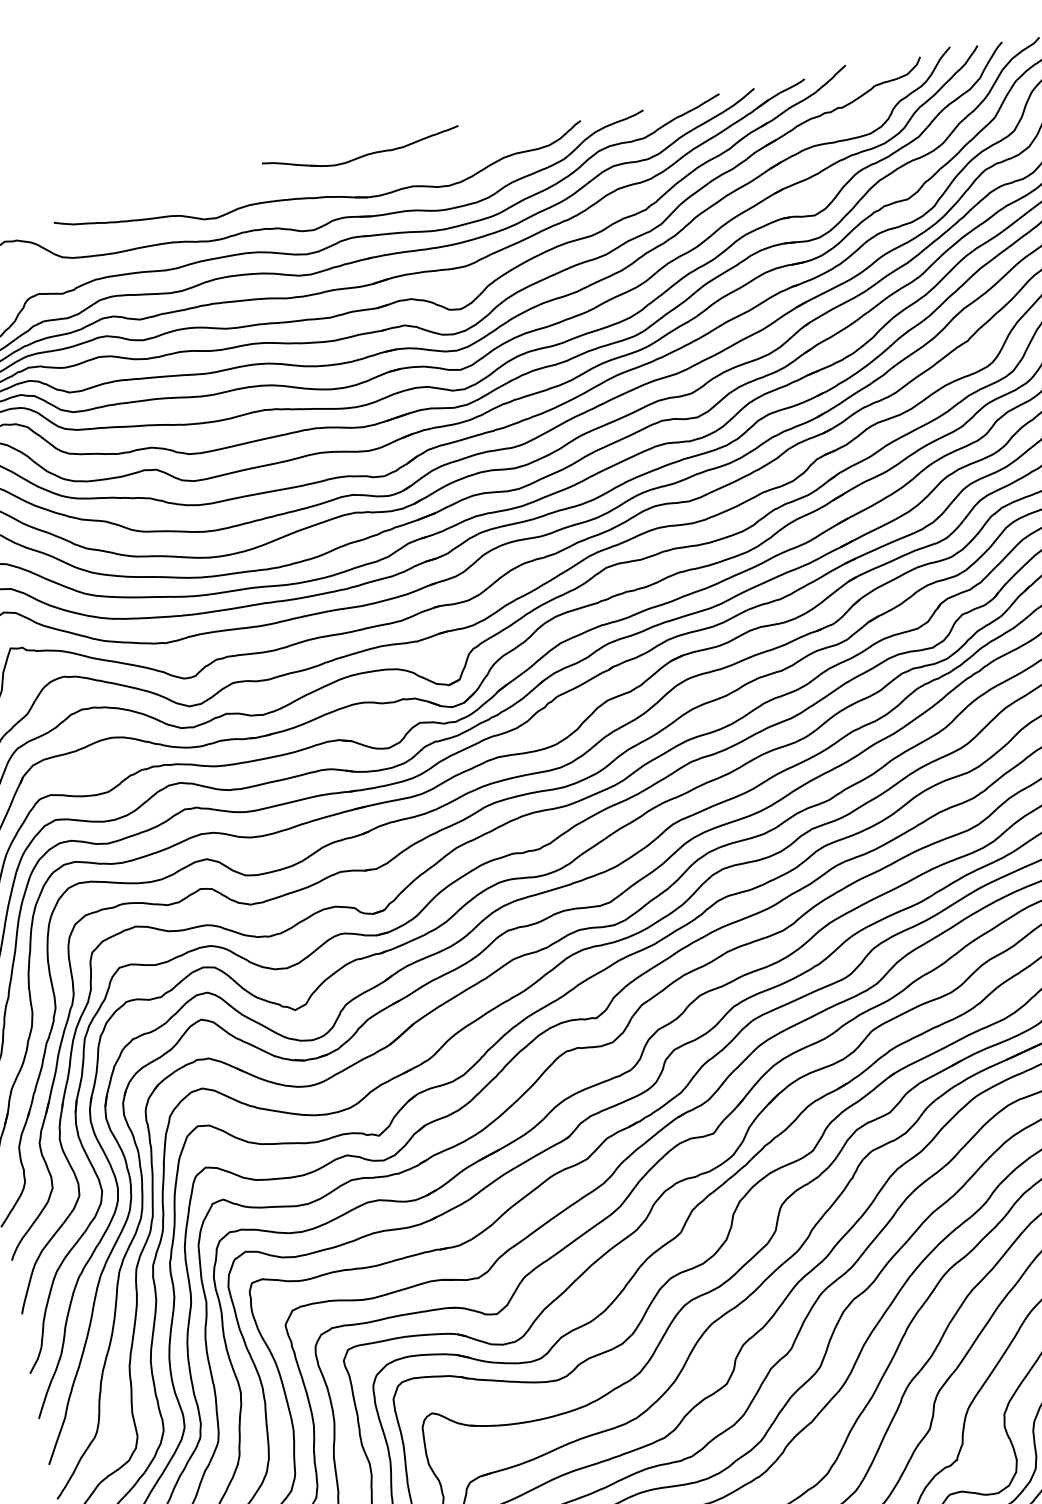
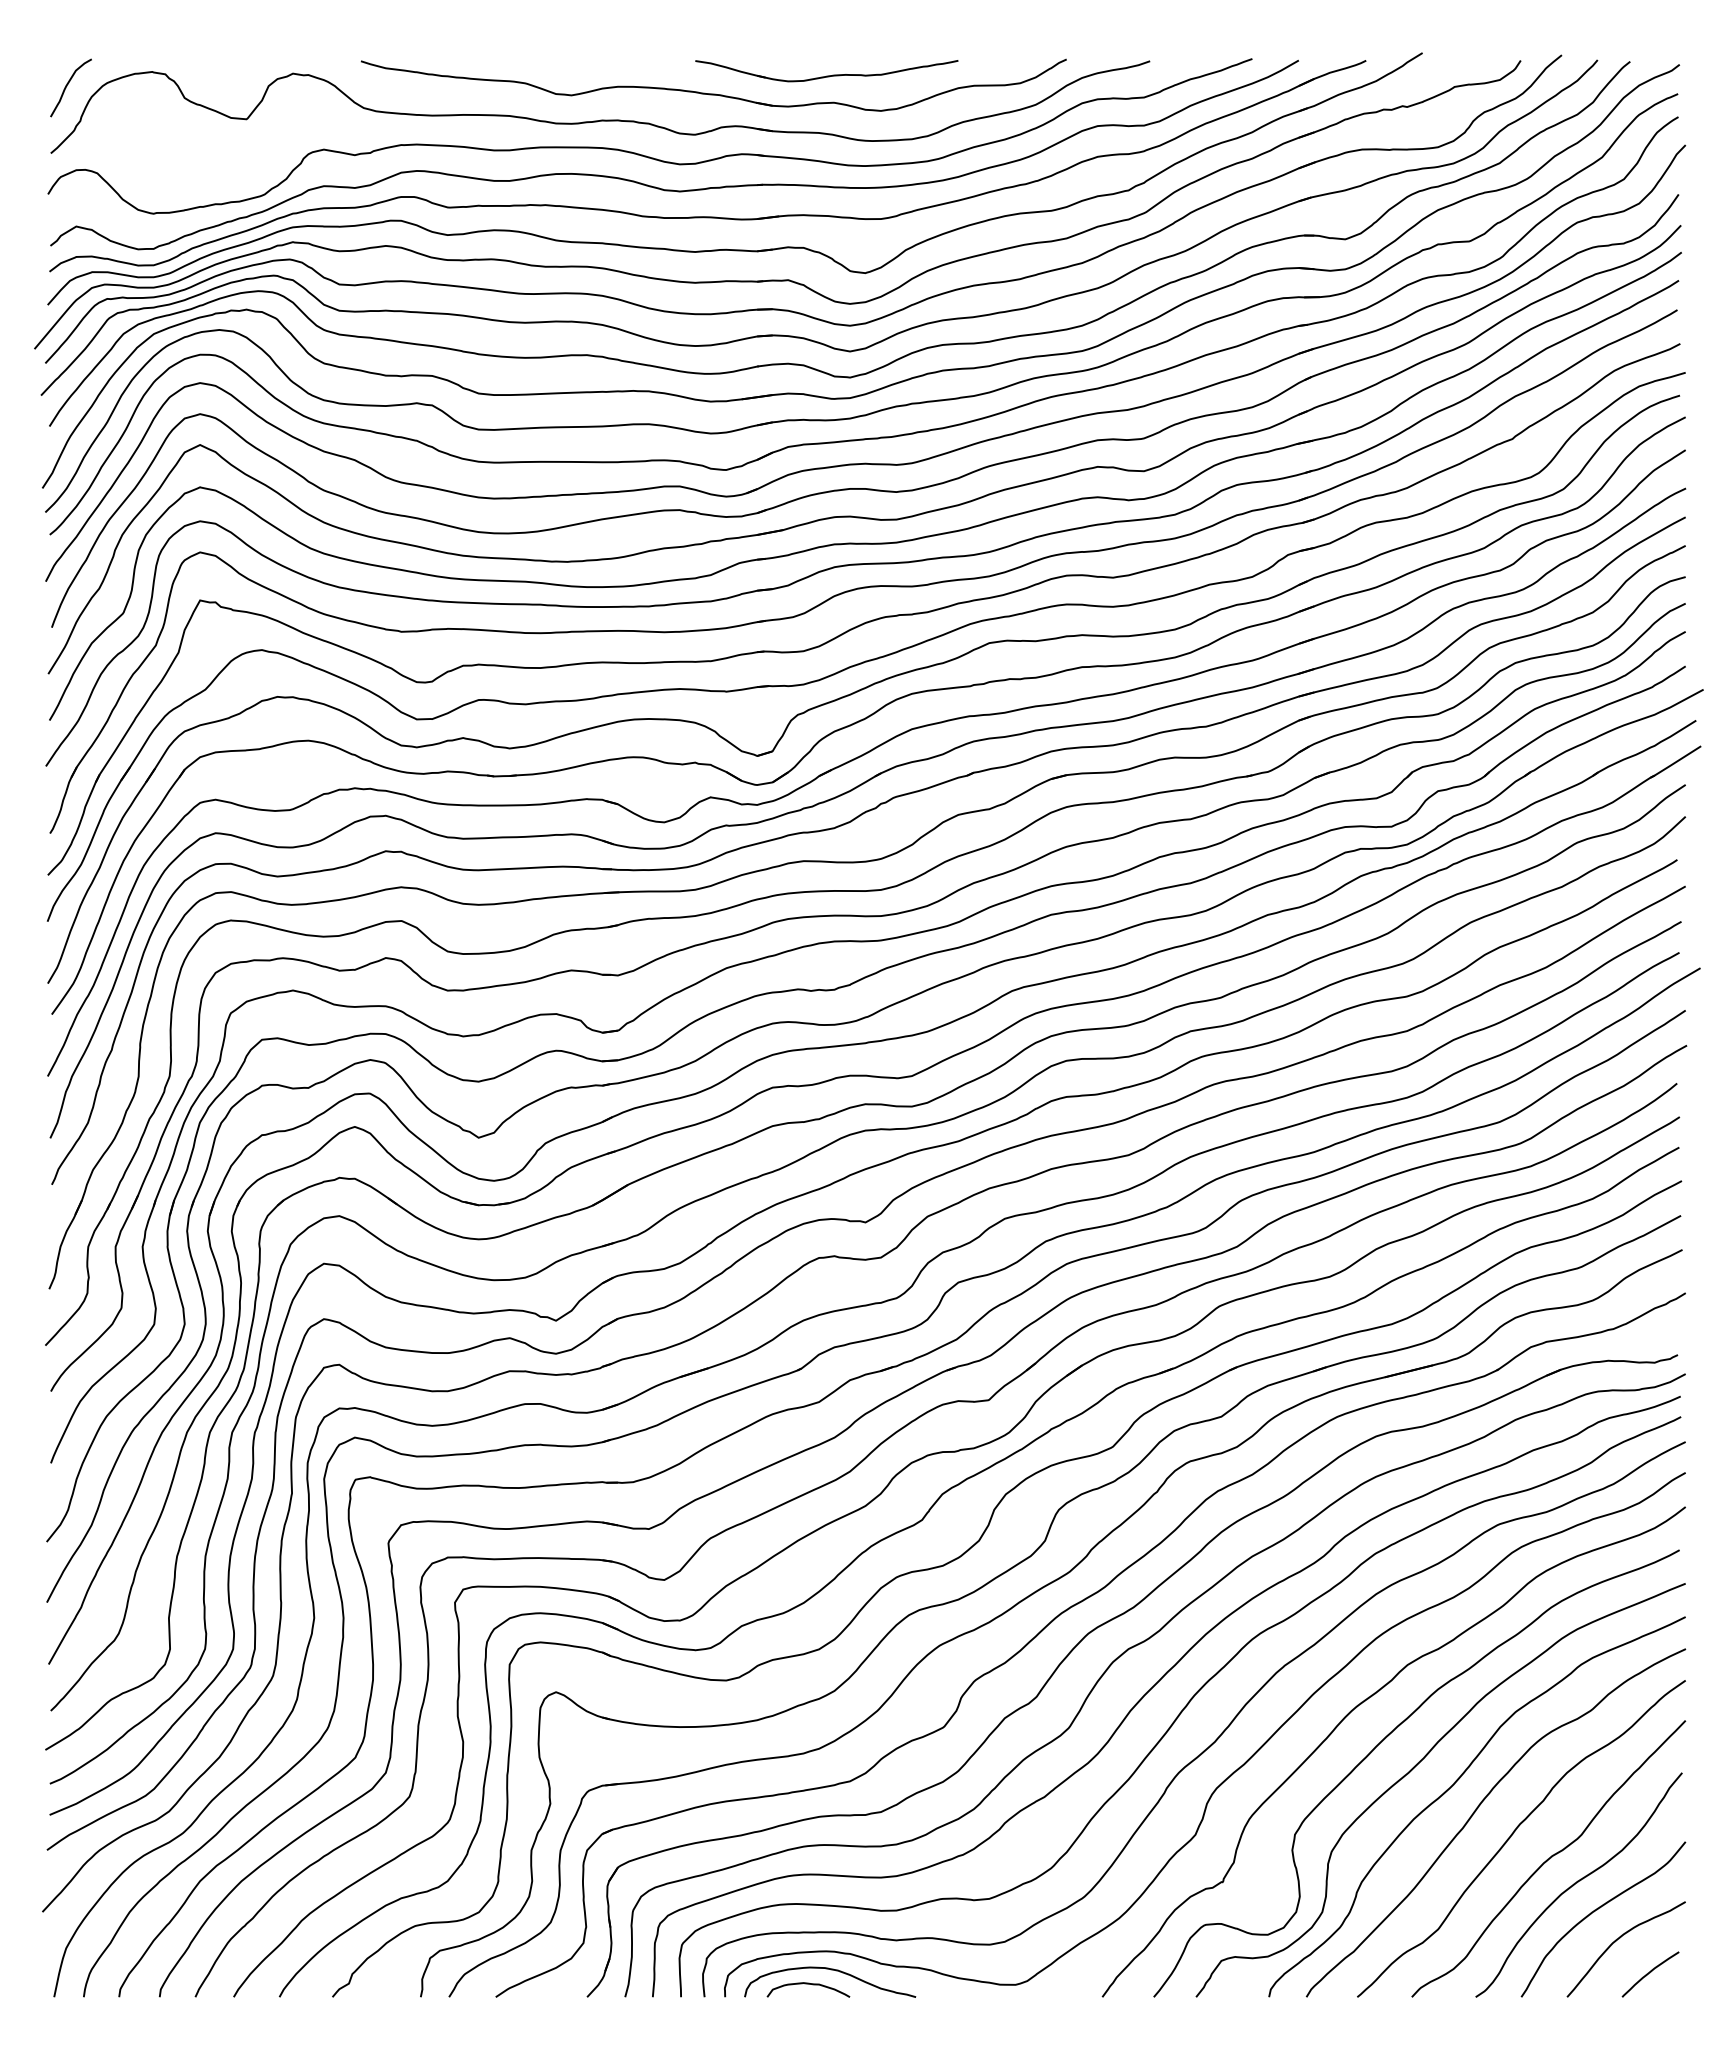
part: (361, 152) -> (826, 71), moved

